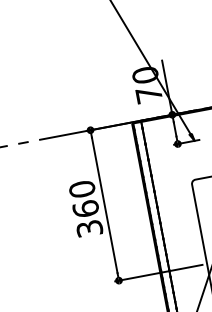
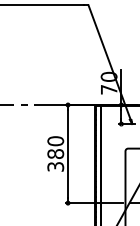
text: (85, 208) -> (55, 153), 360 -> 380

